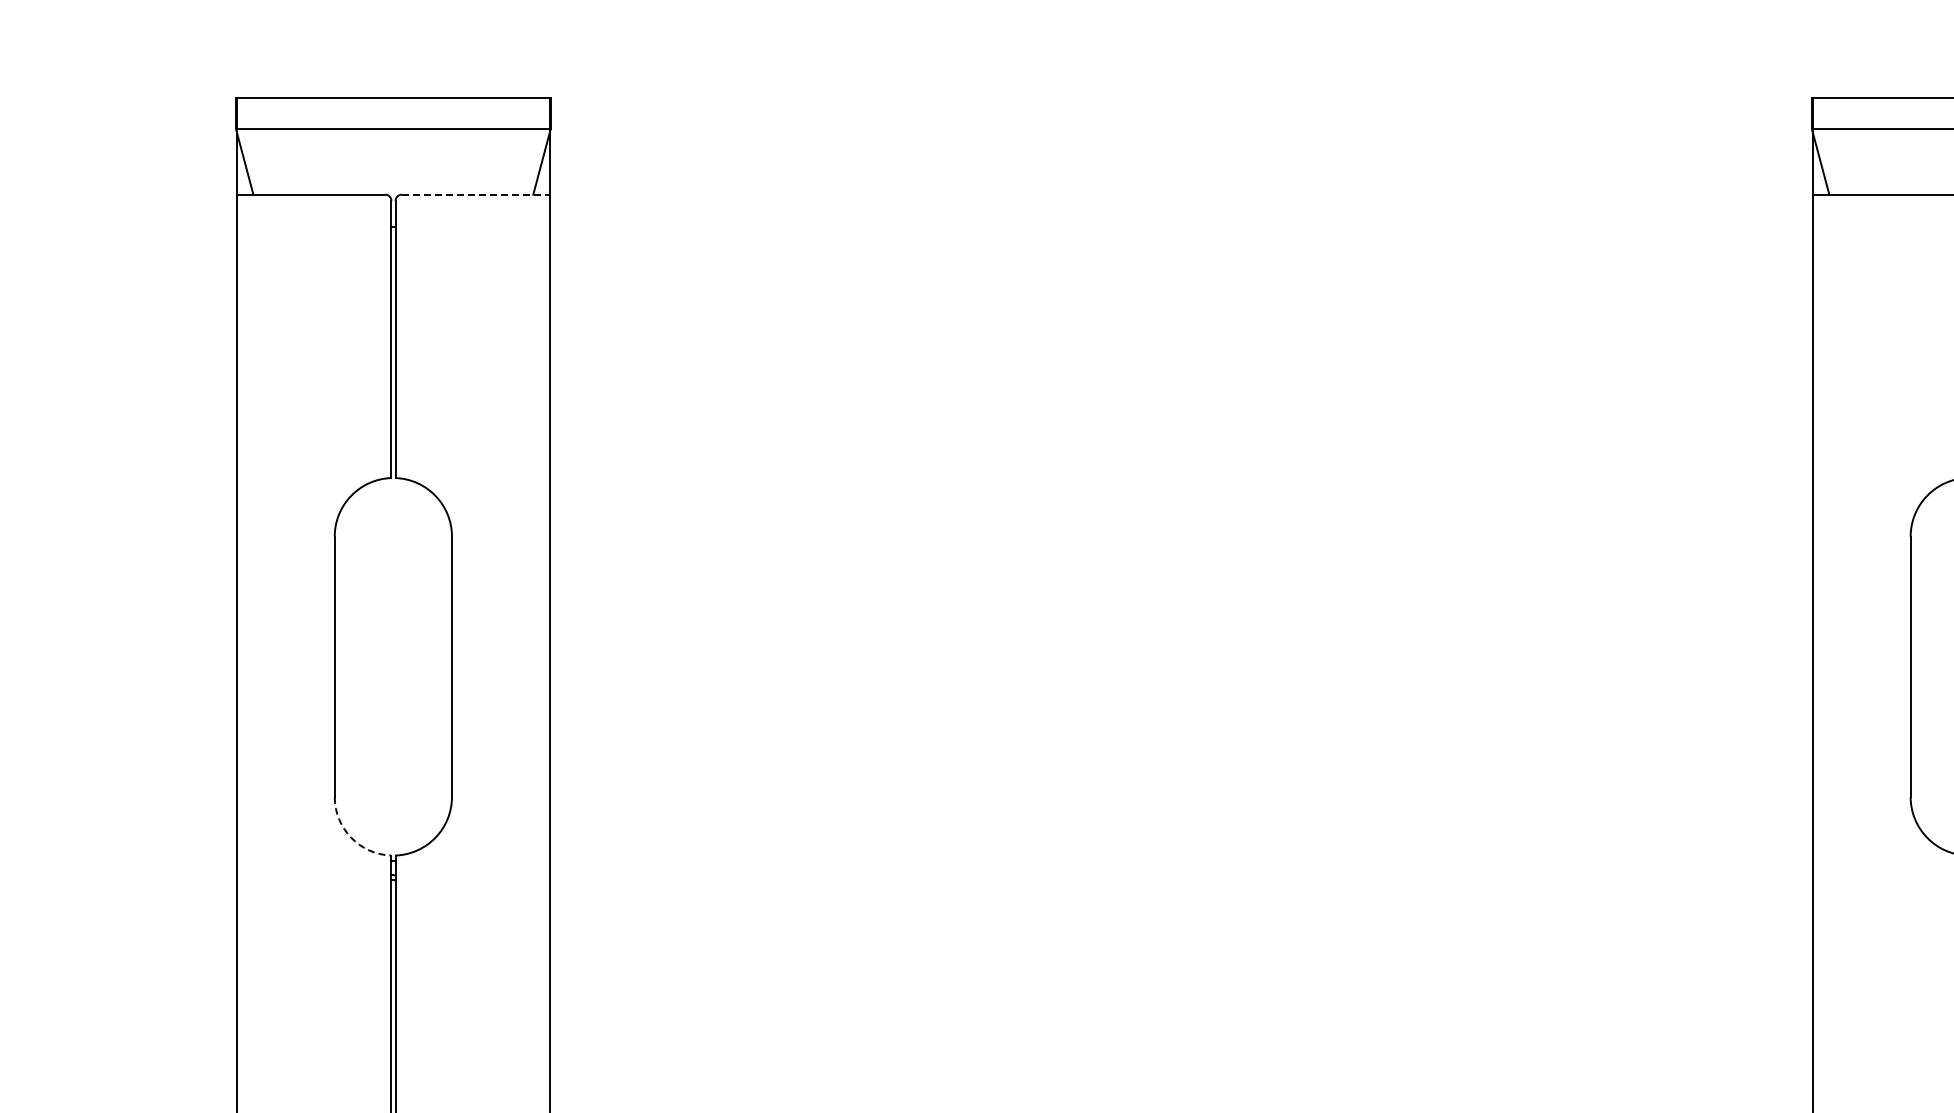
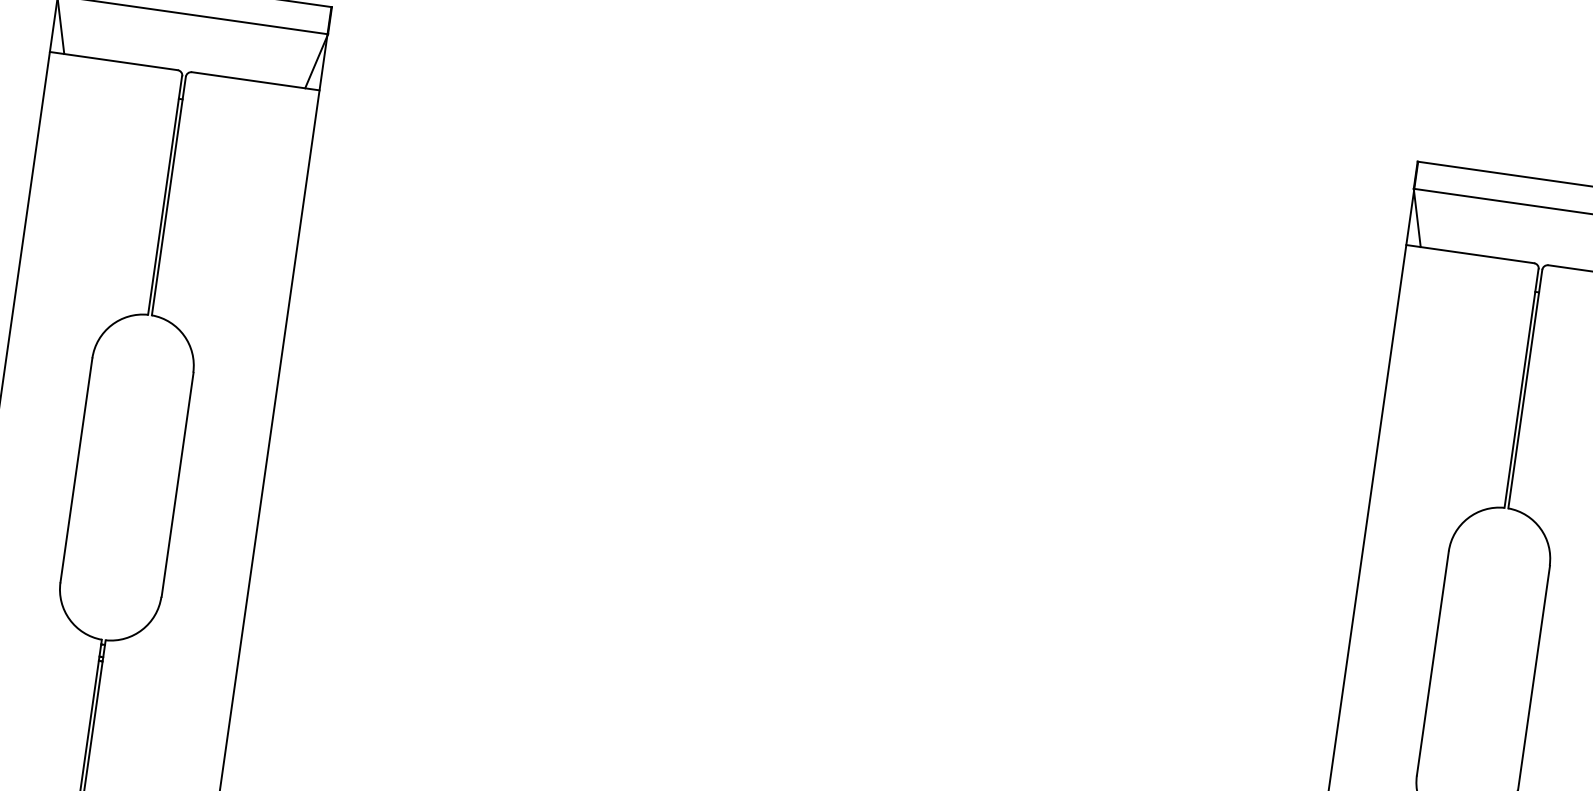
line: (476, 194) -> (256, 81), dashed -> solid
arc: (351, 837) -> (69, 619), dashed -> solid

